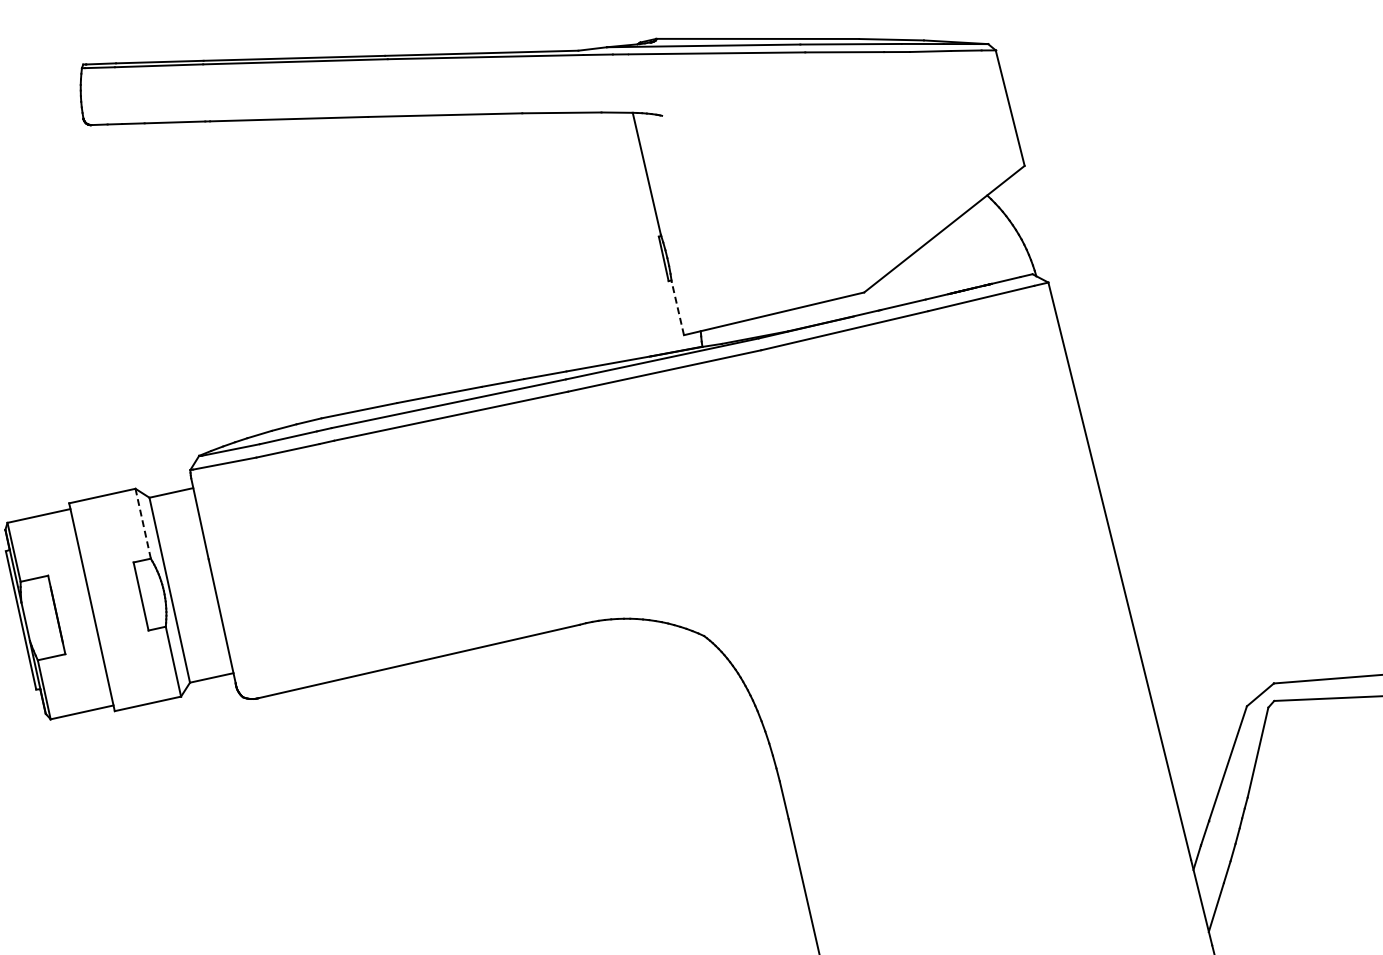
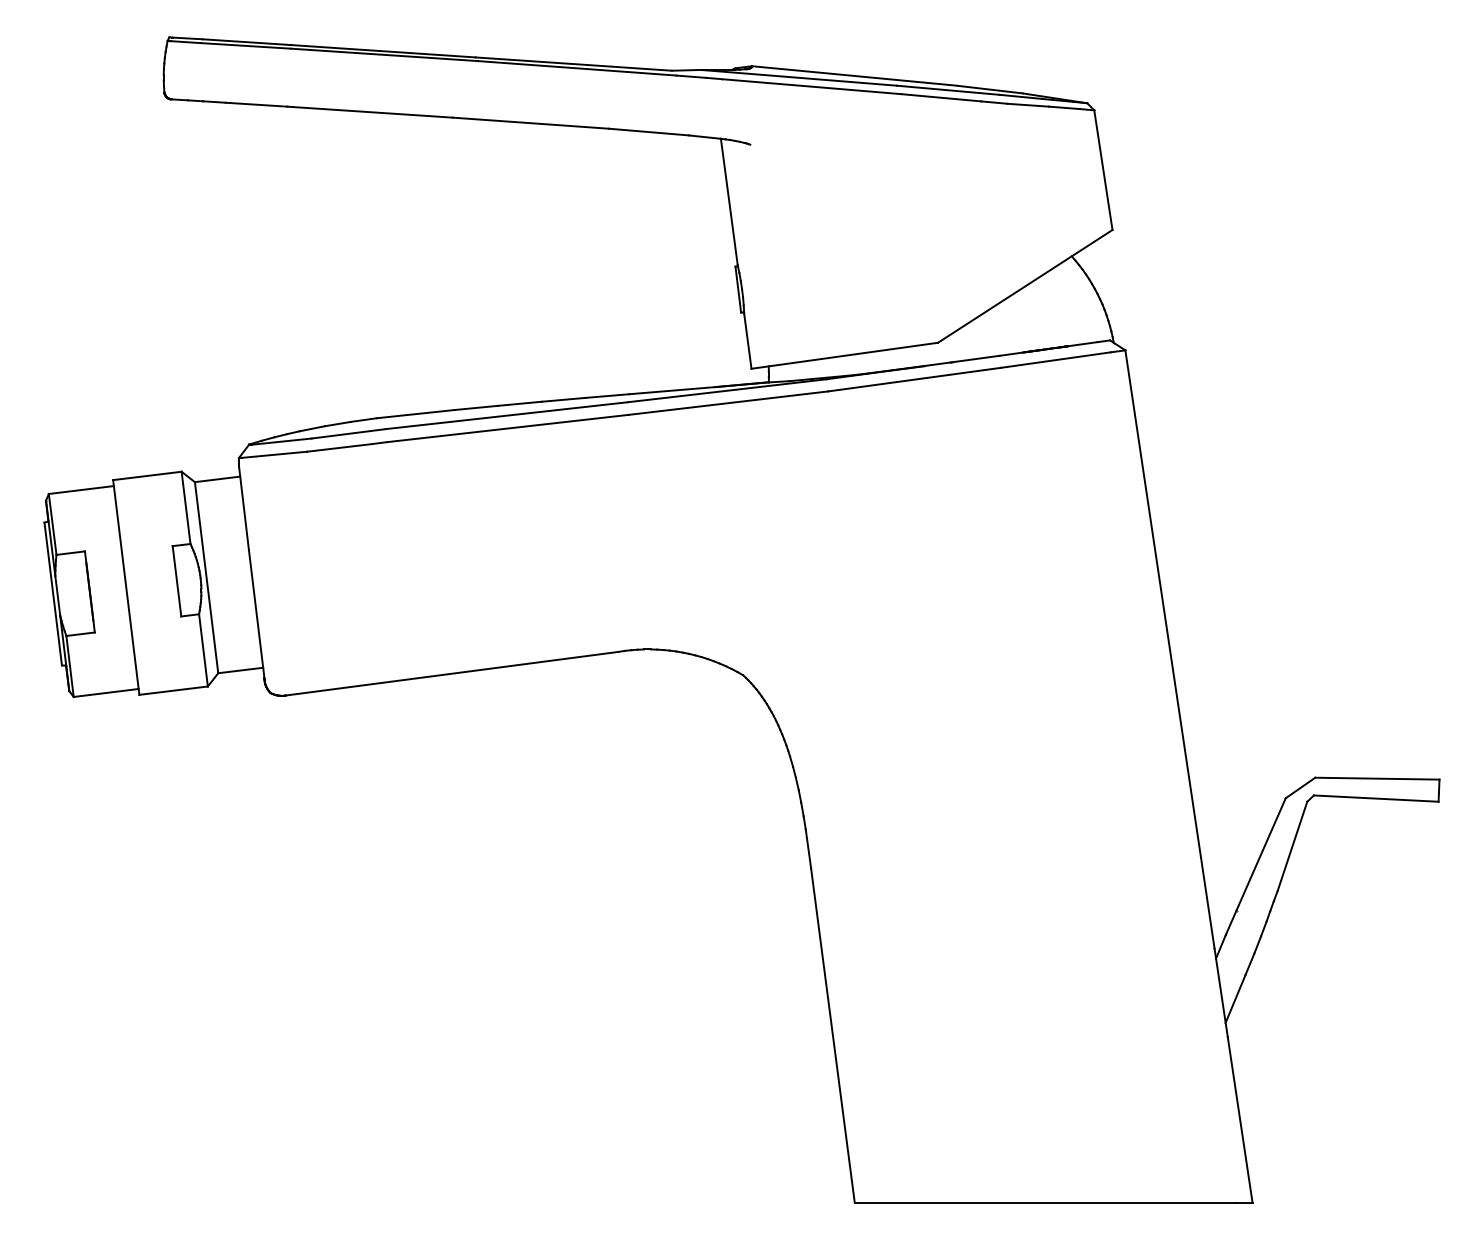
line: (677, 308) -> (747, 341), dashed -> solid
line: (143, 523) -> (186, 507), dashed -> solid

